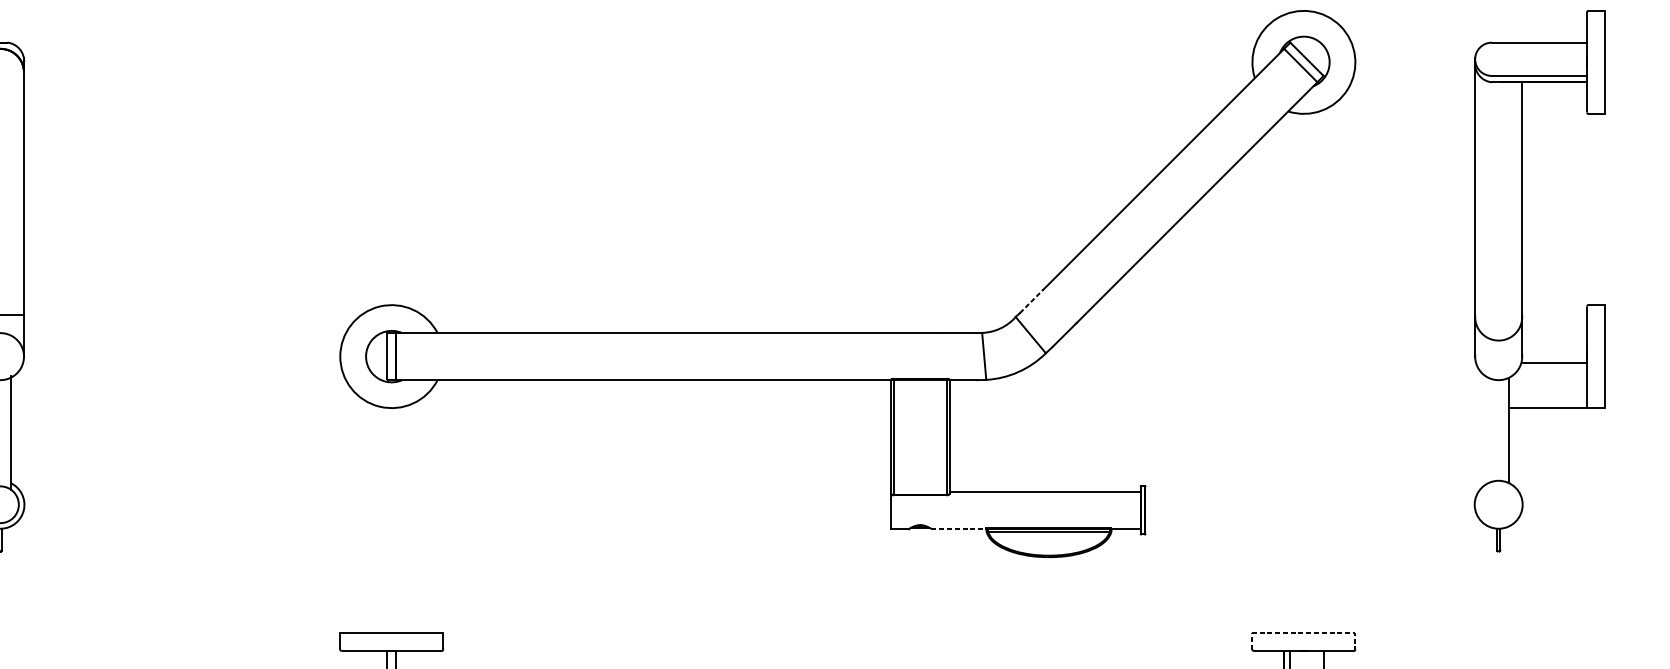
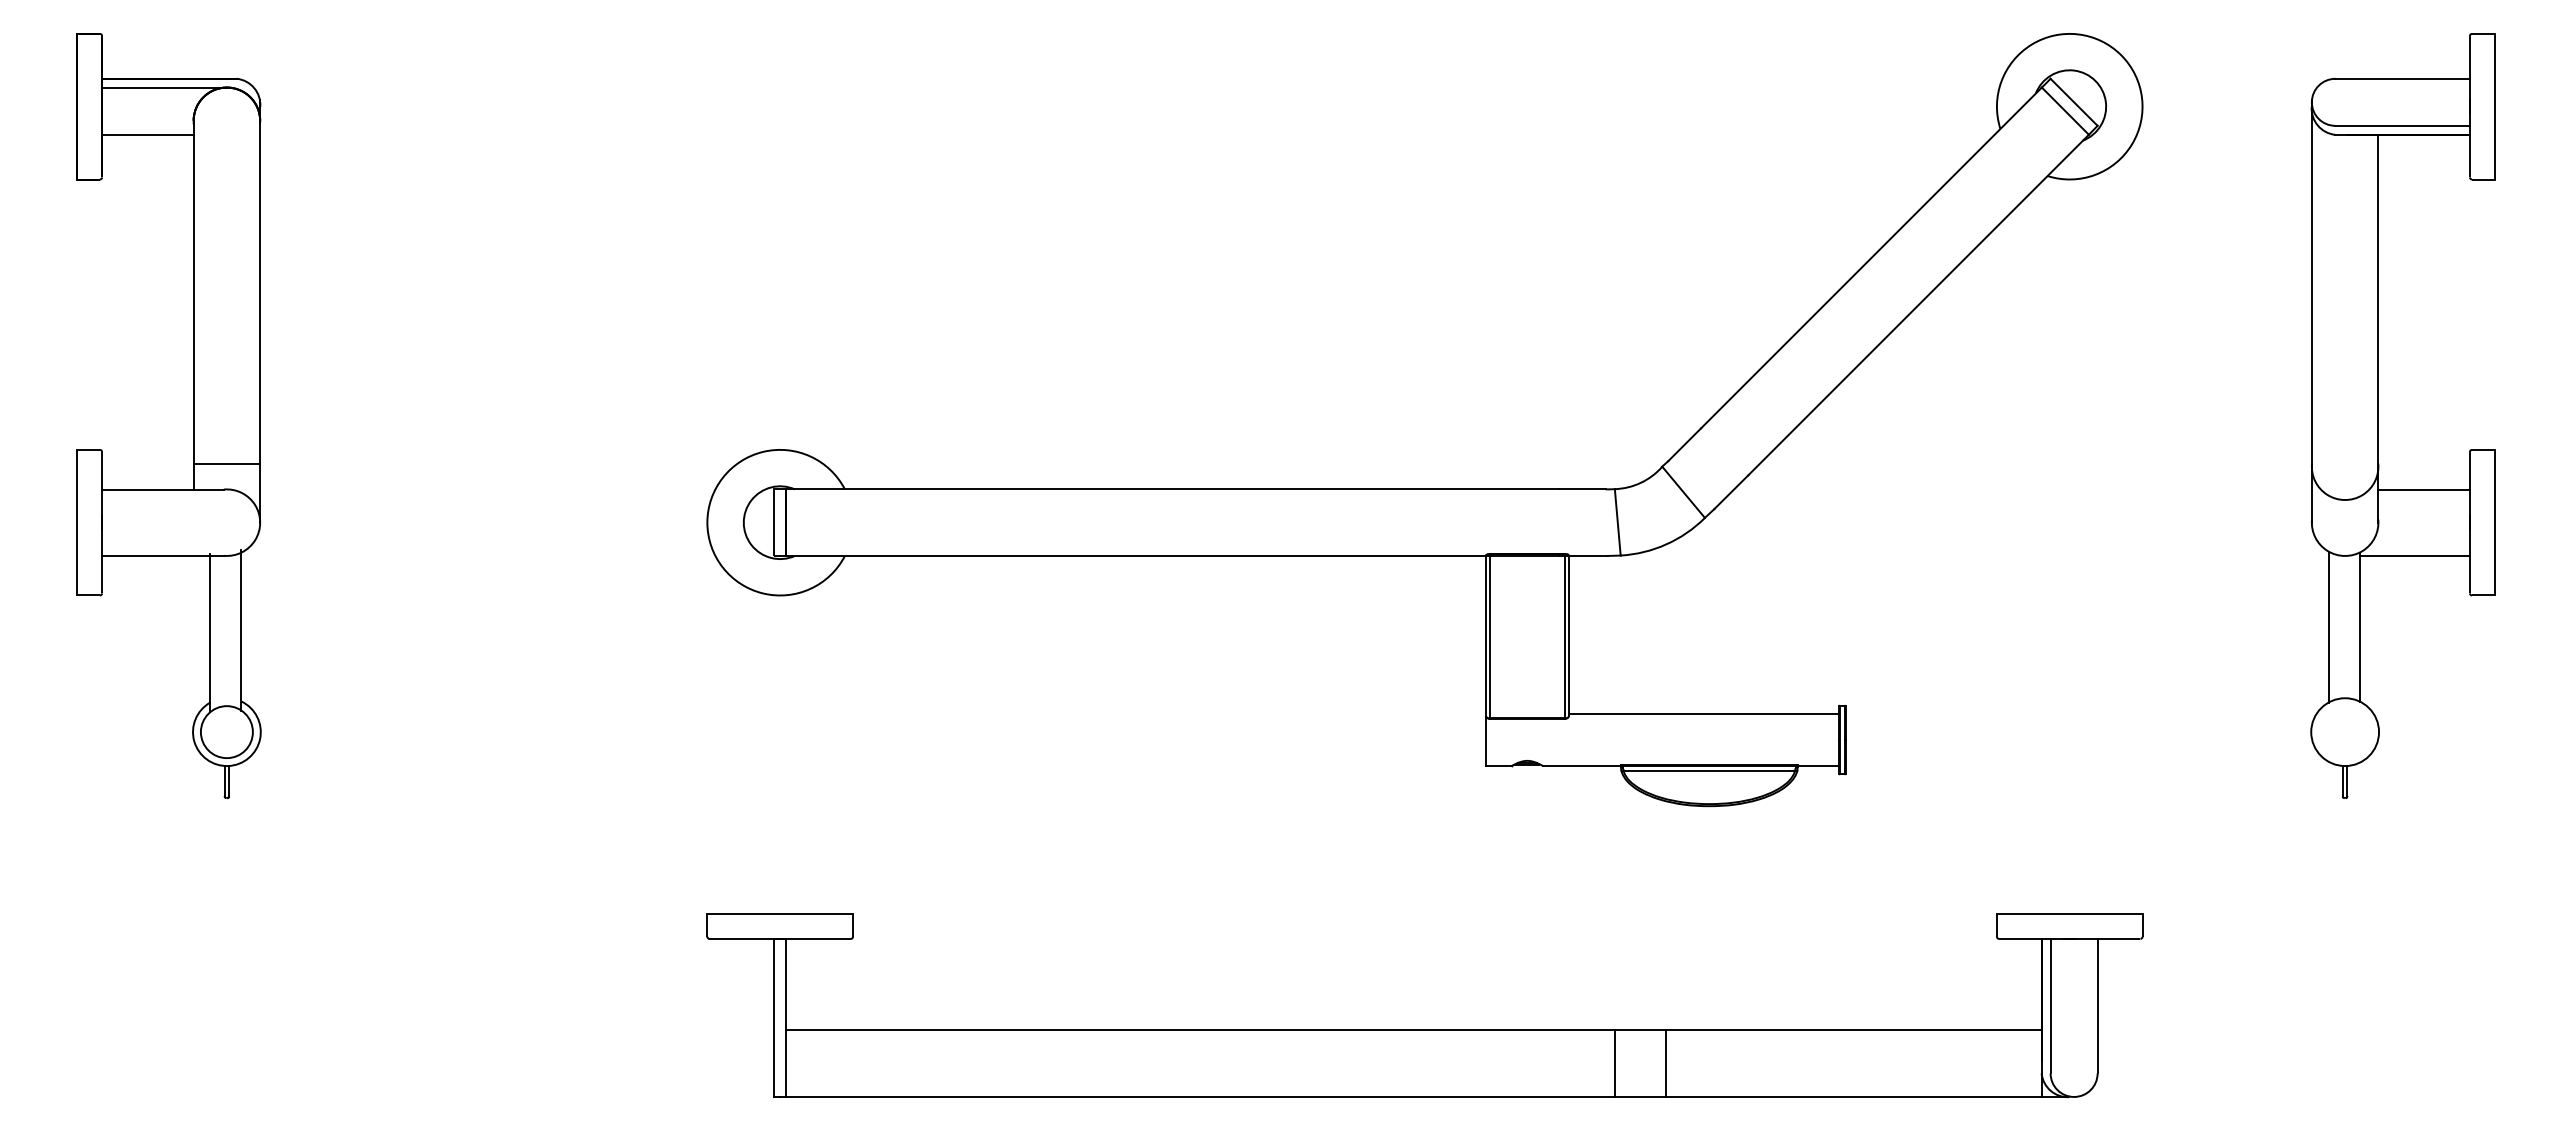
line: (1032, 301) -> (1685, 444), dashed -> solid
line: (1554, 362) -> (2423, 489), moved
line: (1547, 408) -> (2414, 555), moved
line: (1486, 430) -> (2328, 626), added
line: (959, 529) -> (1582, 766), dashed -> solid
line: (1303, 633) -> (2069, 913), dashed -> solid

